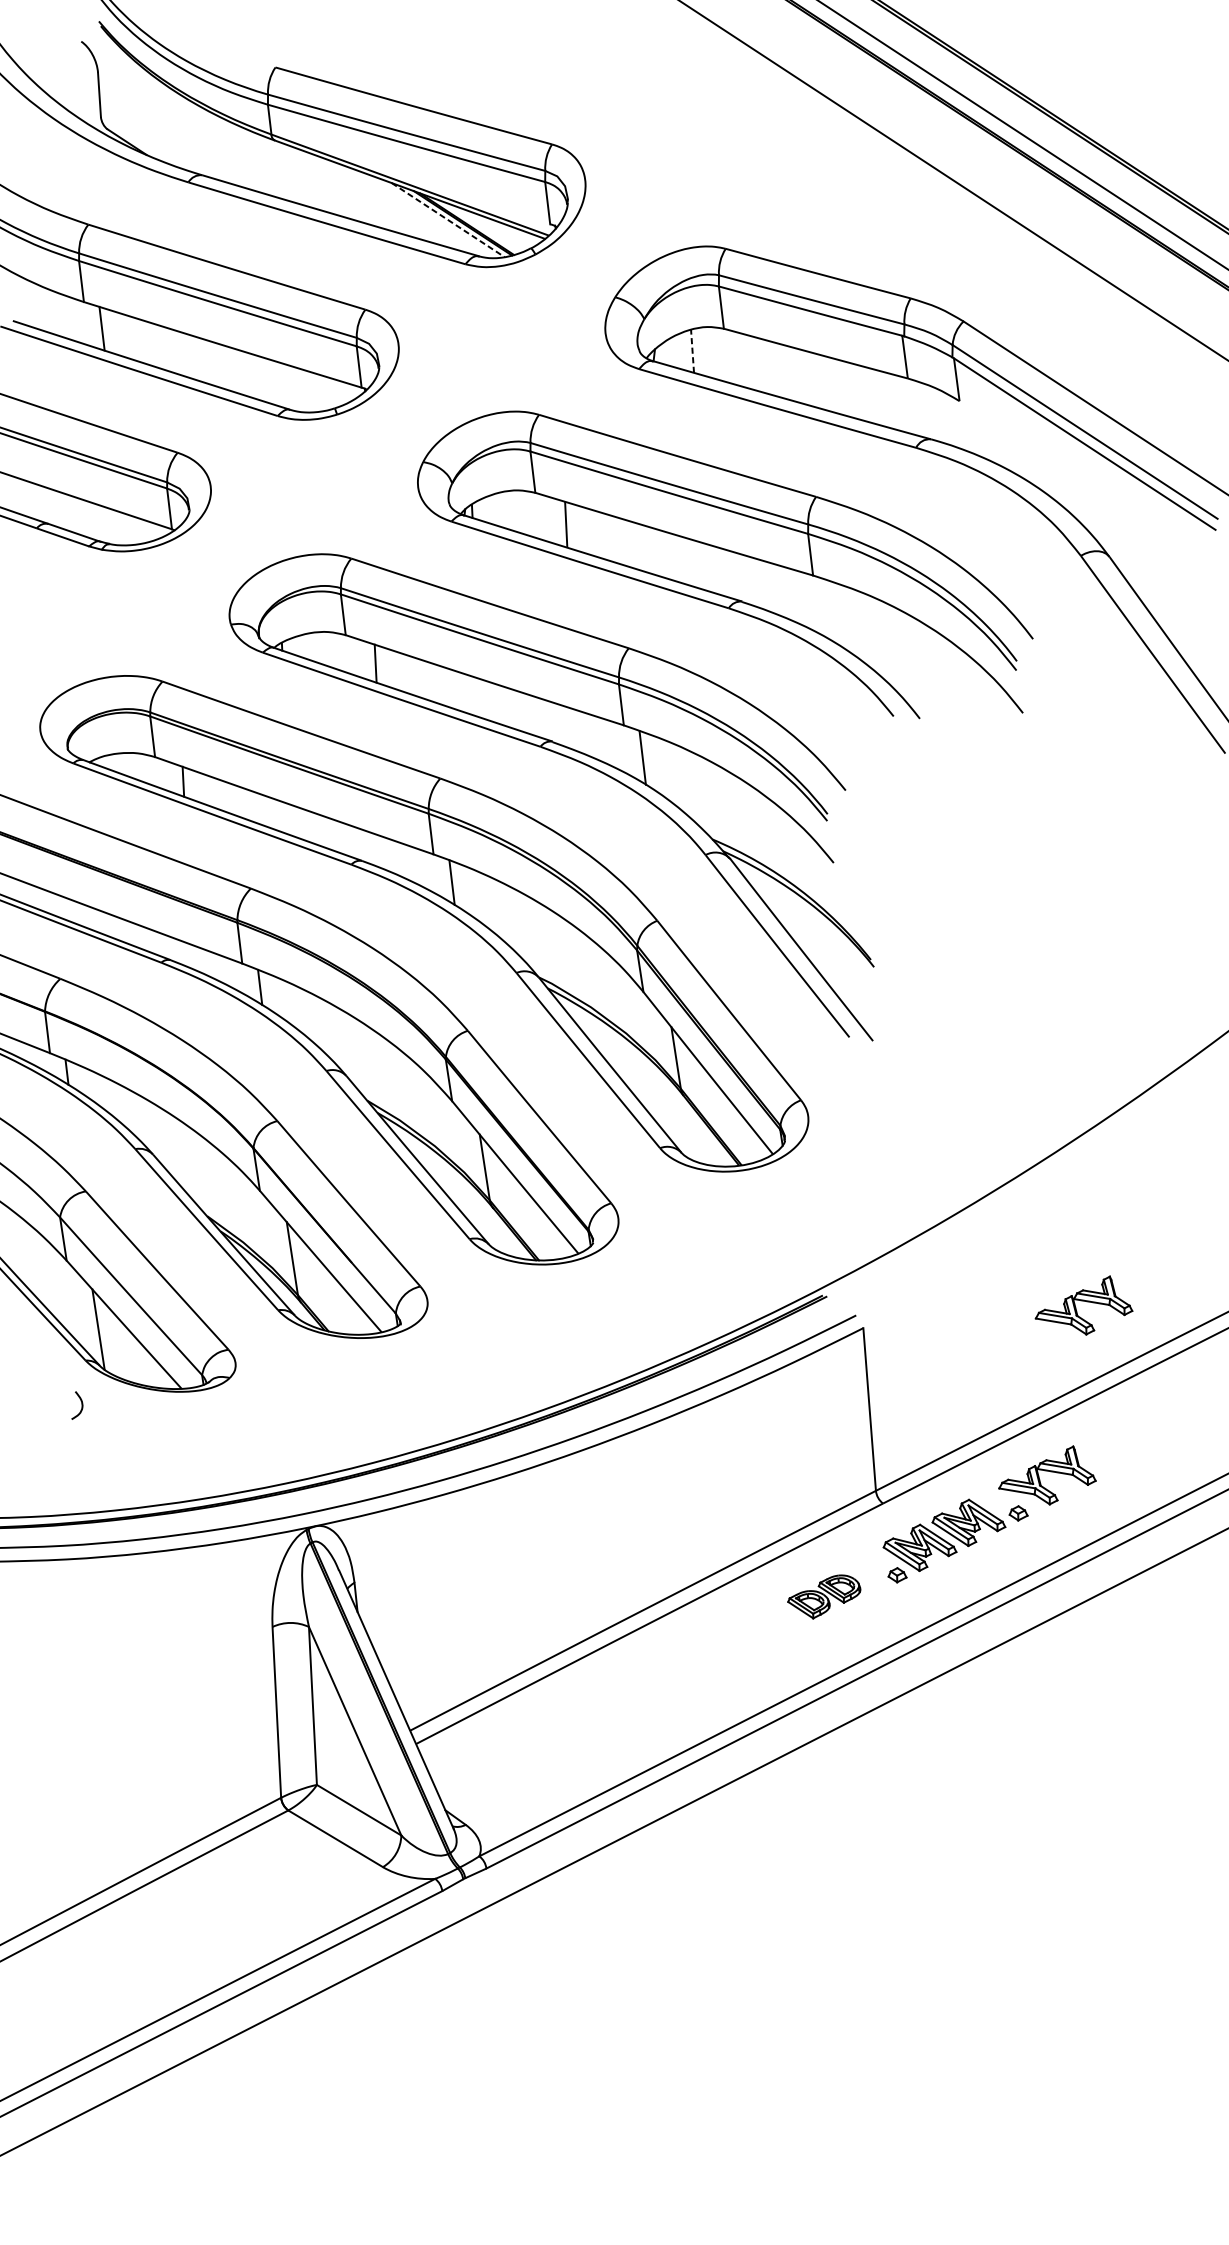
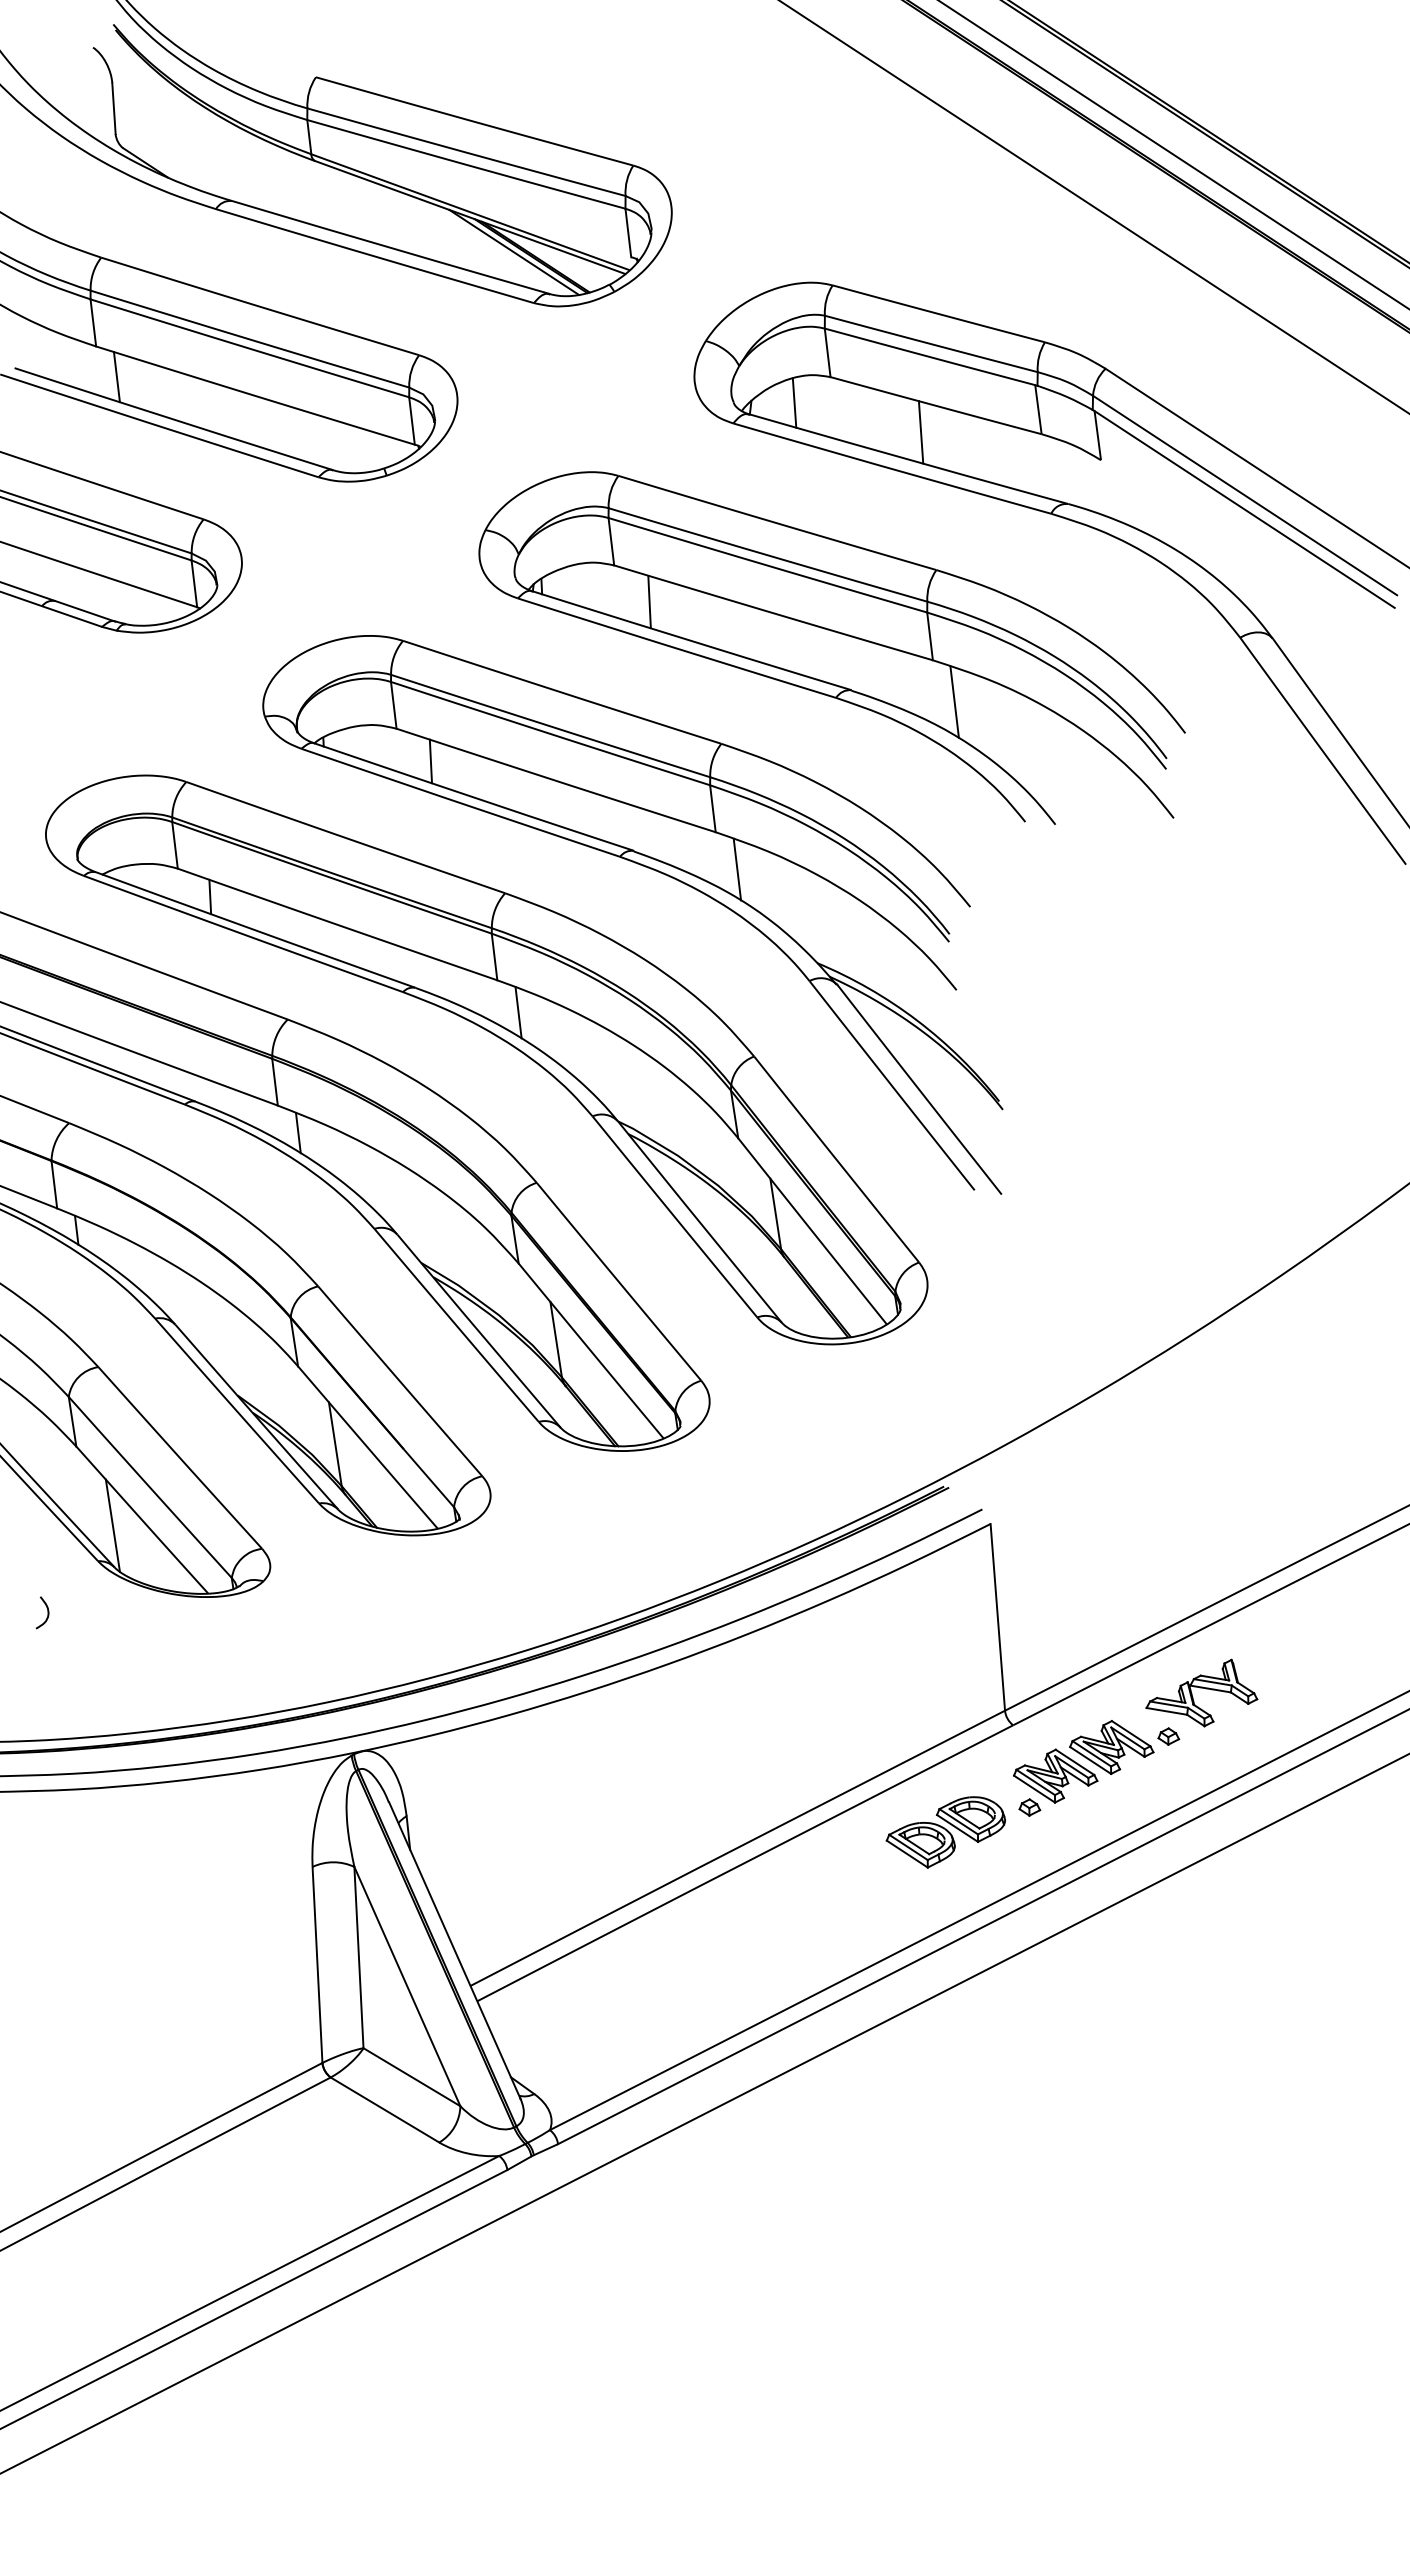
line: (448, 220) -> (514, 252), dashed -> solid
line: (692, 351) -> (794, 403), dashed -> solid
line: (802, 377) -> (920, 432), added
line: (831, 611) -> (954, 701), added
part: (1083, 1305) -> (1243, 1497), removed
curve: (81, 1405) -> (47, 1612), moved
part: (824, 1596) -> (945, 1832), size x1.43

